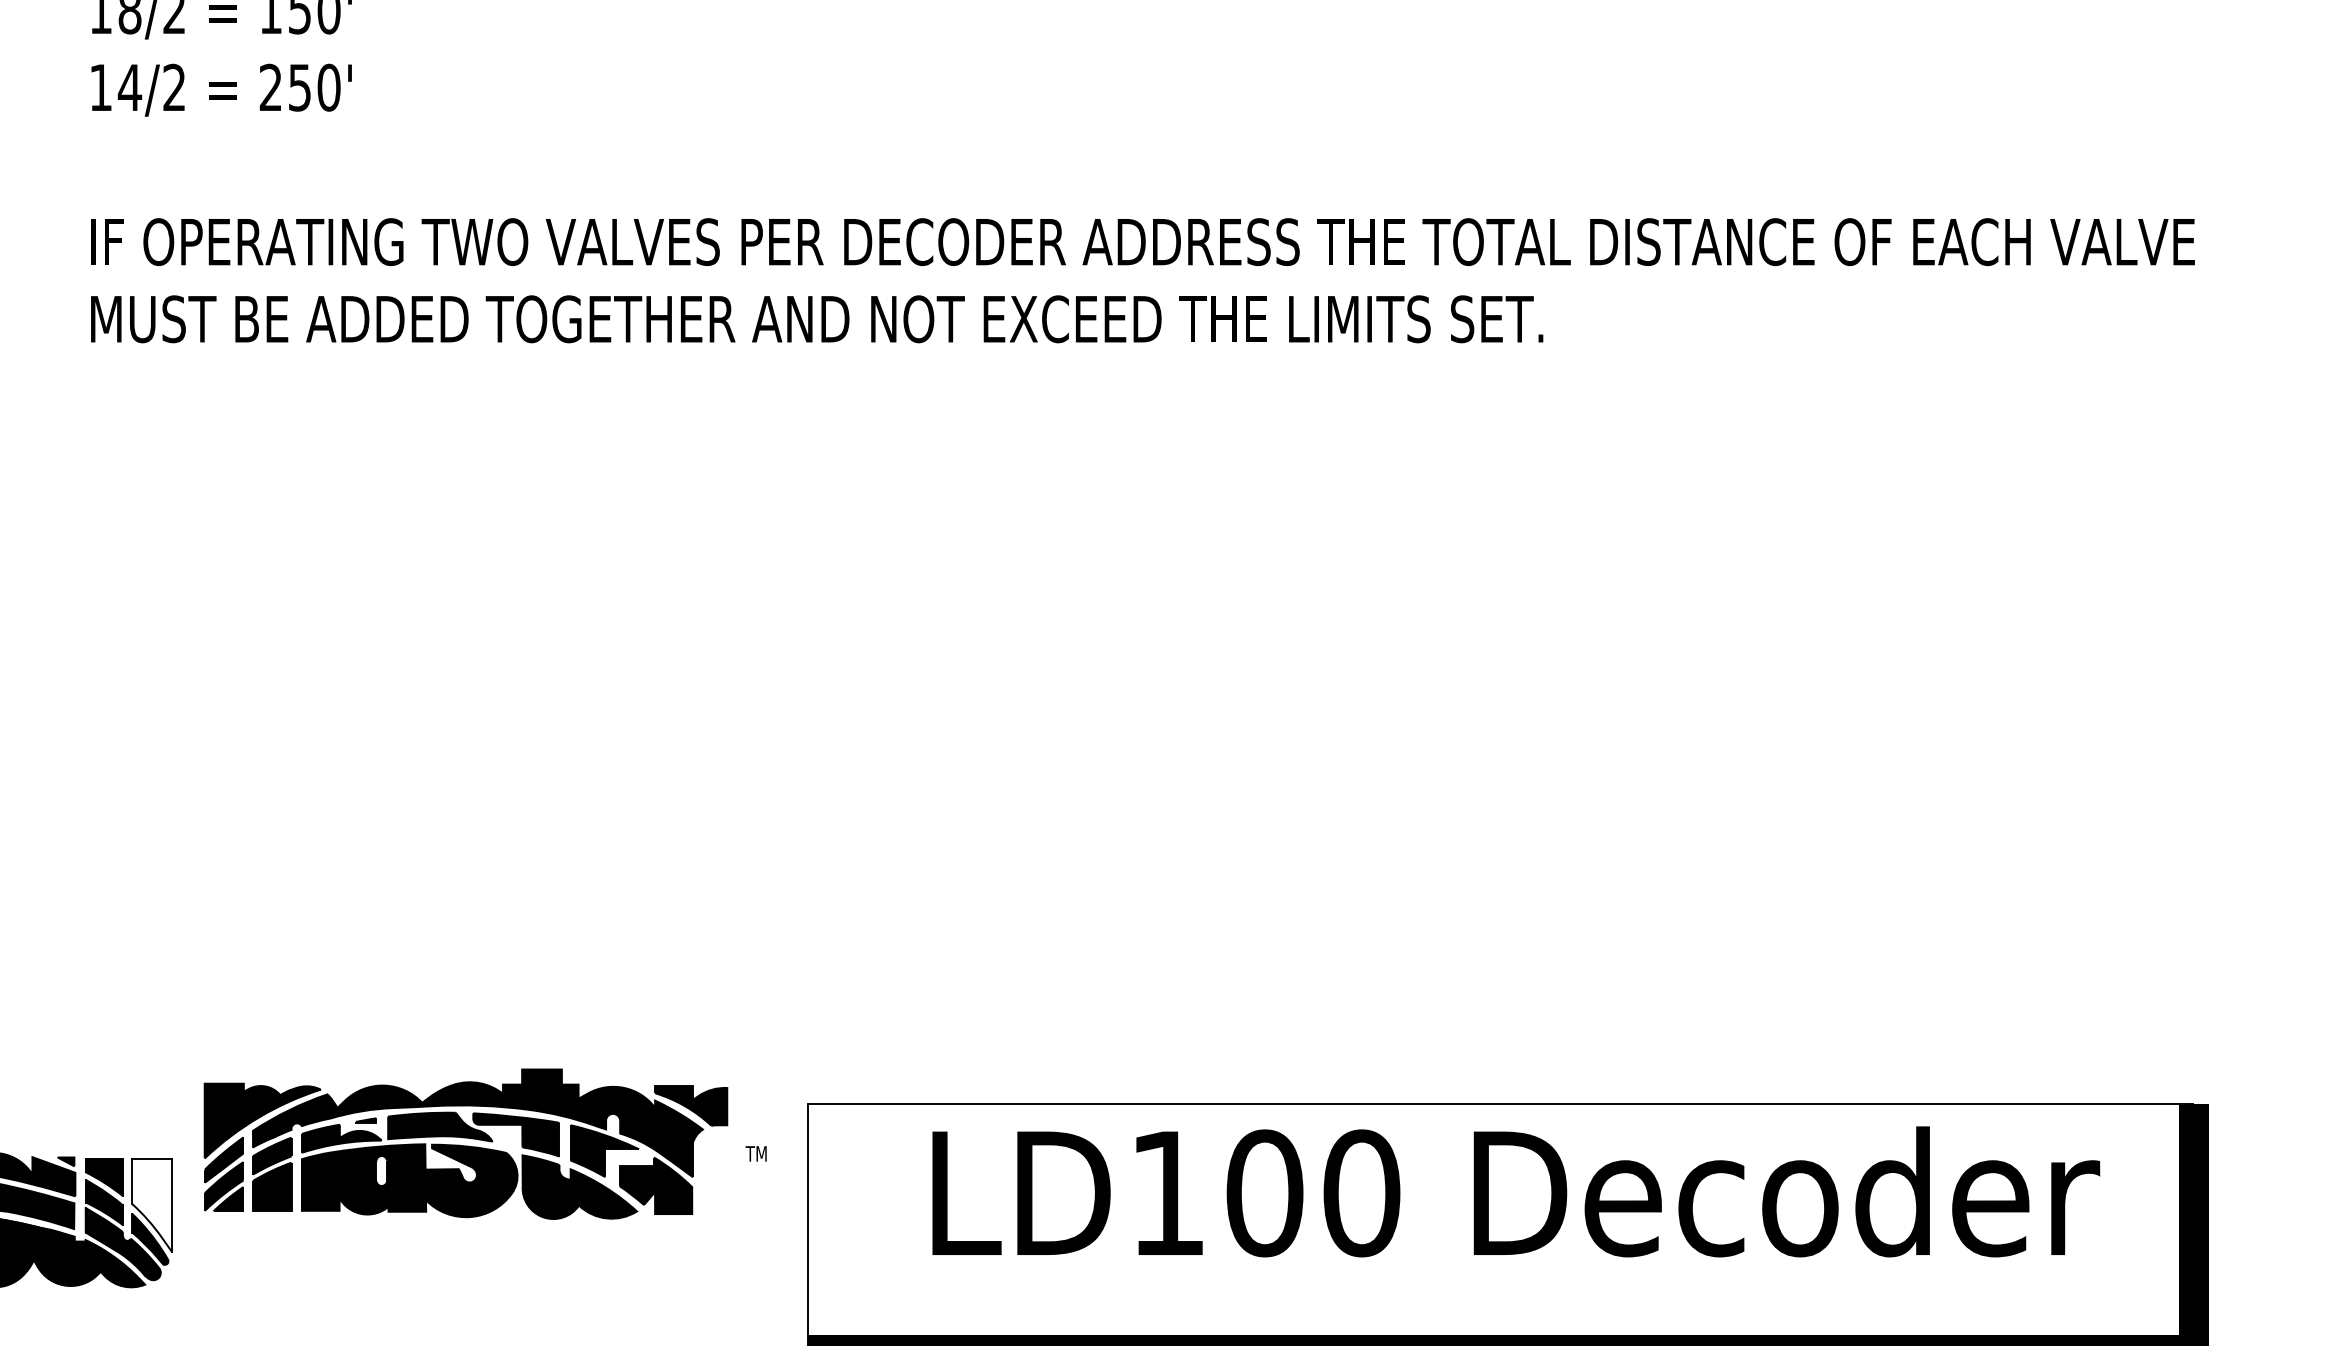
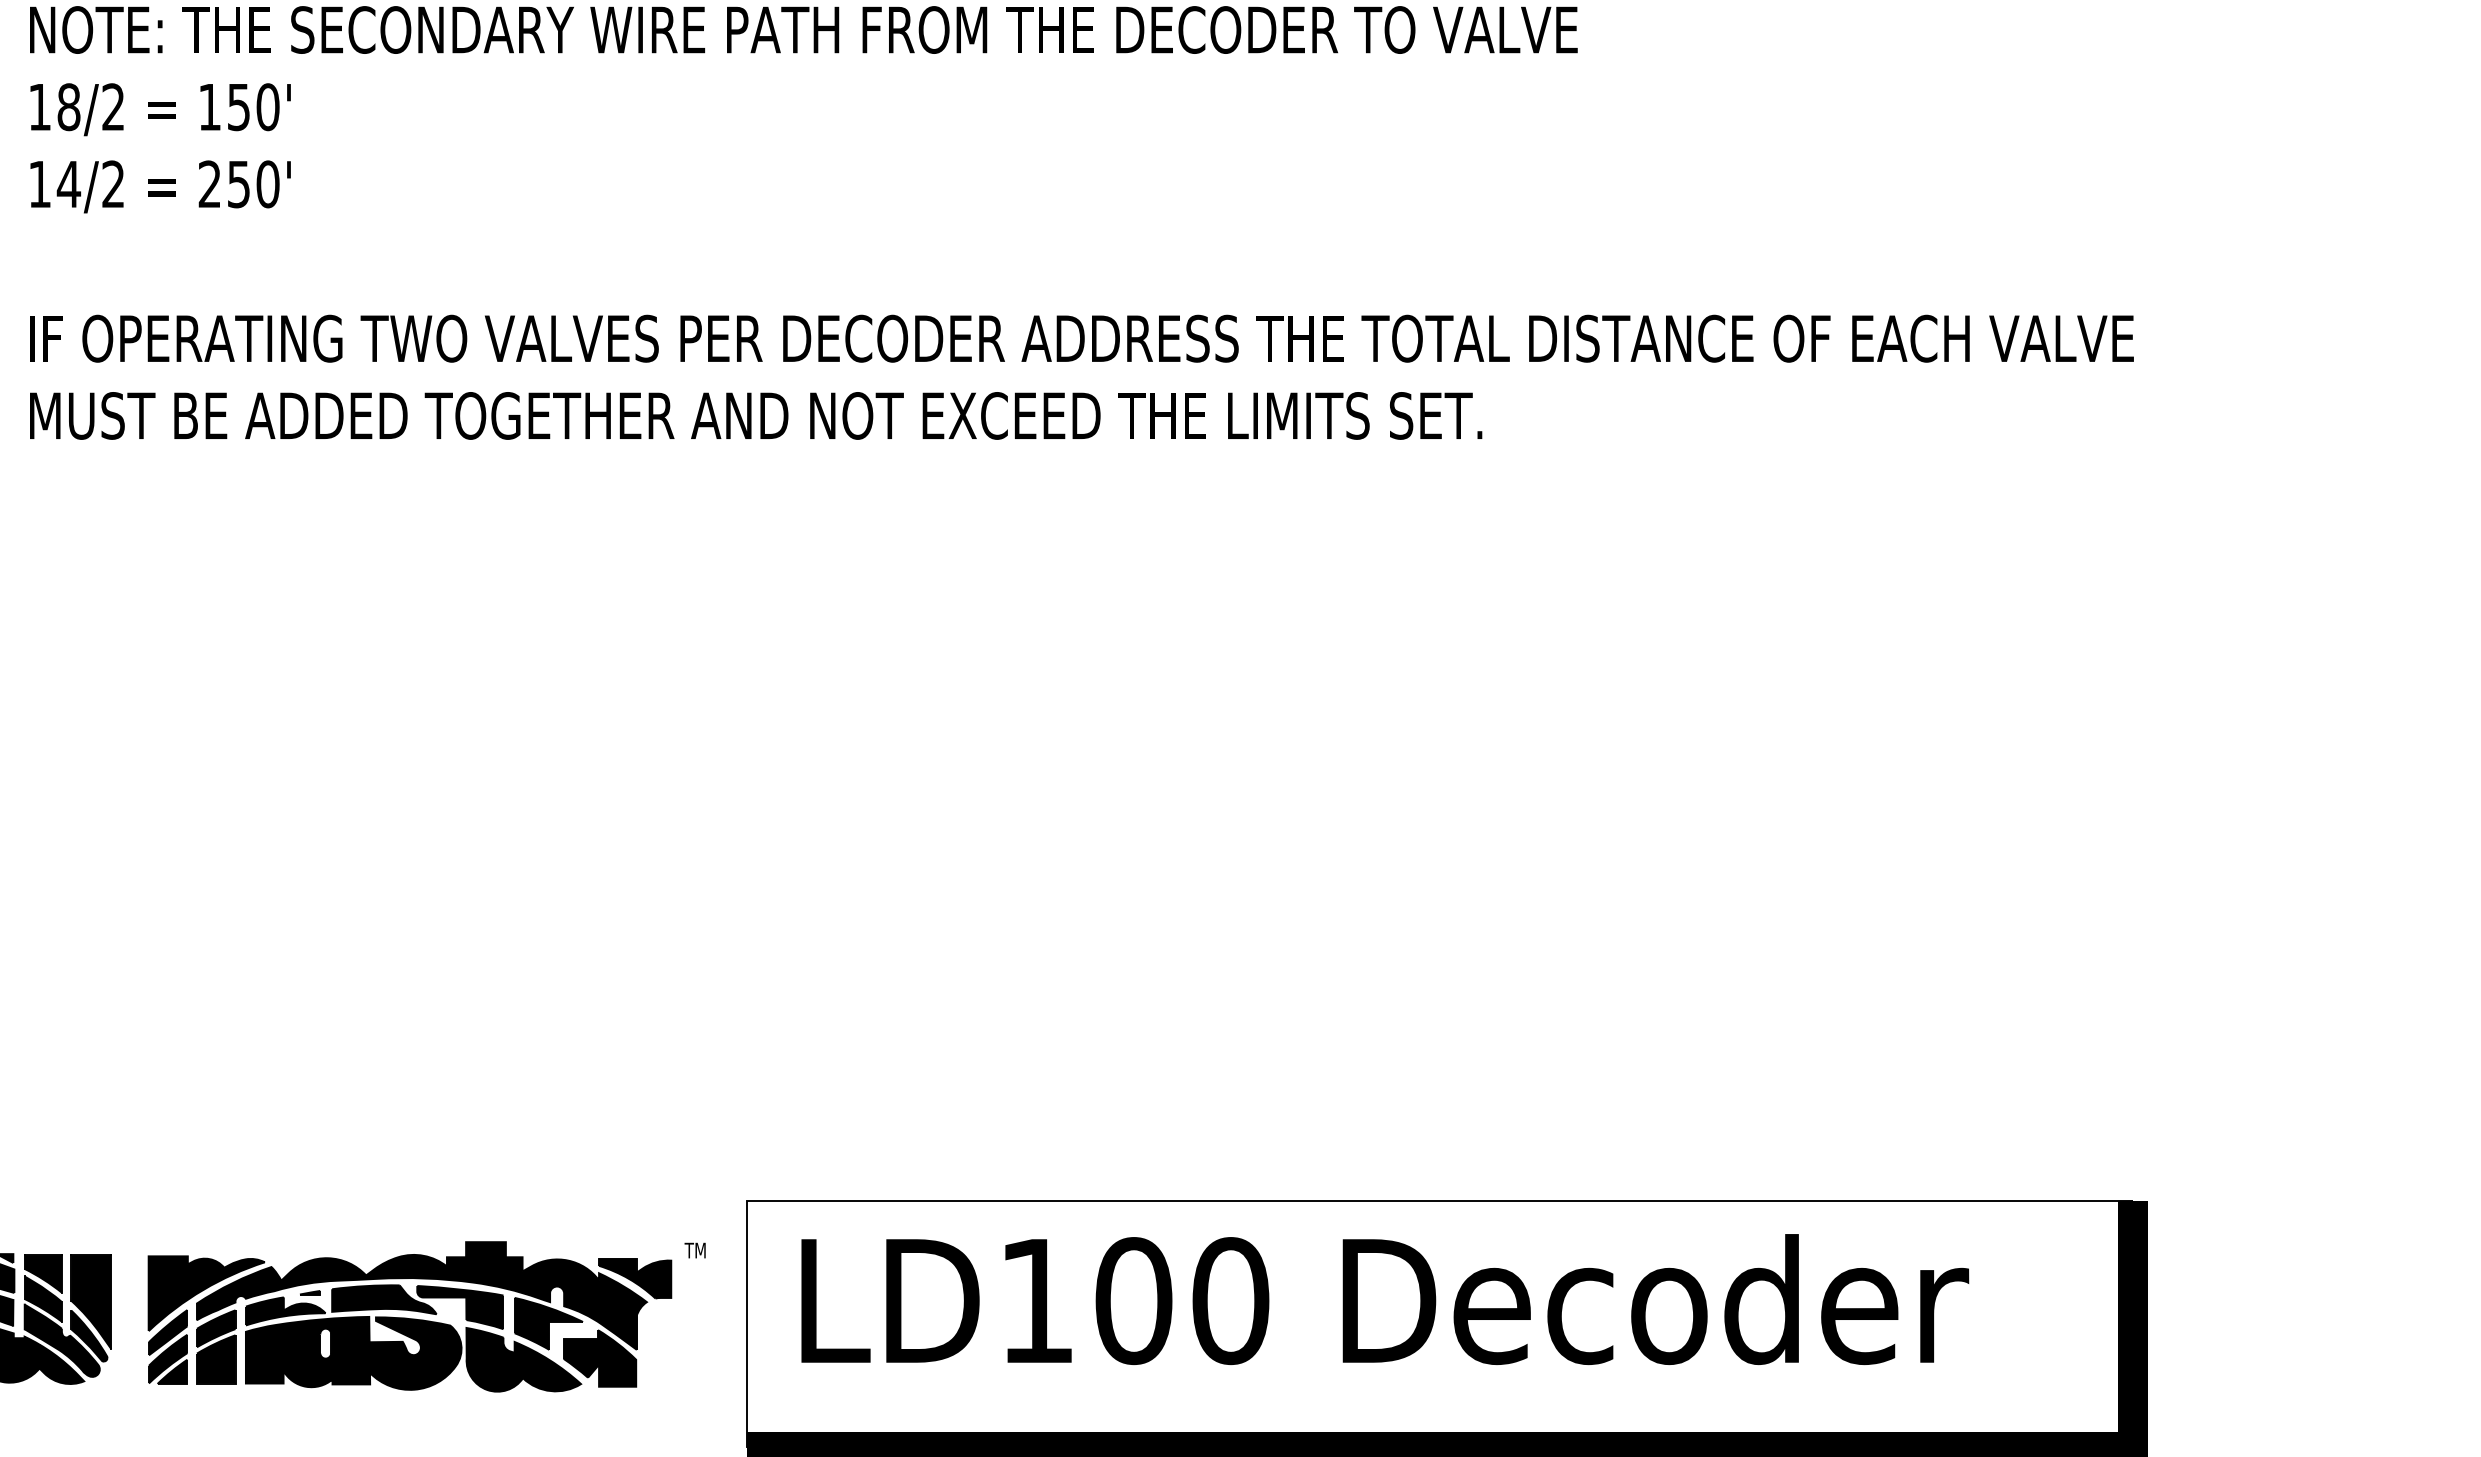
part: (465, 1143) -> (409, 1316), moved
text: (1516, 1191) -> (1385, 1299), moved
fill: (152, 1205) -> (91, 1302), added

